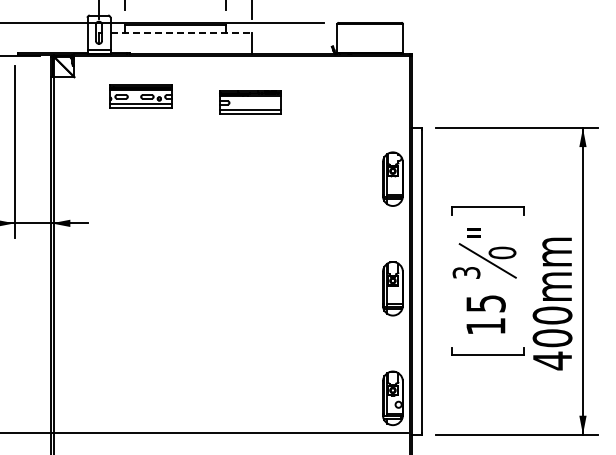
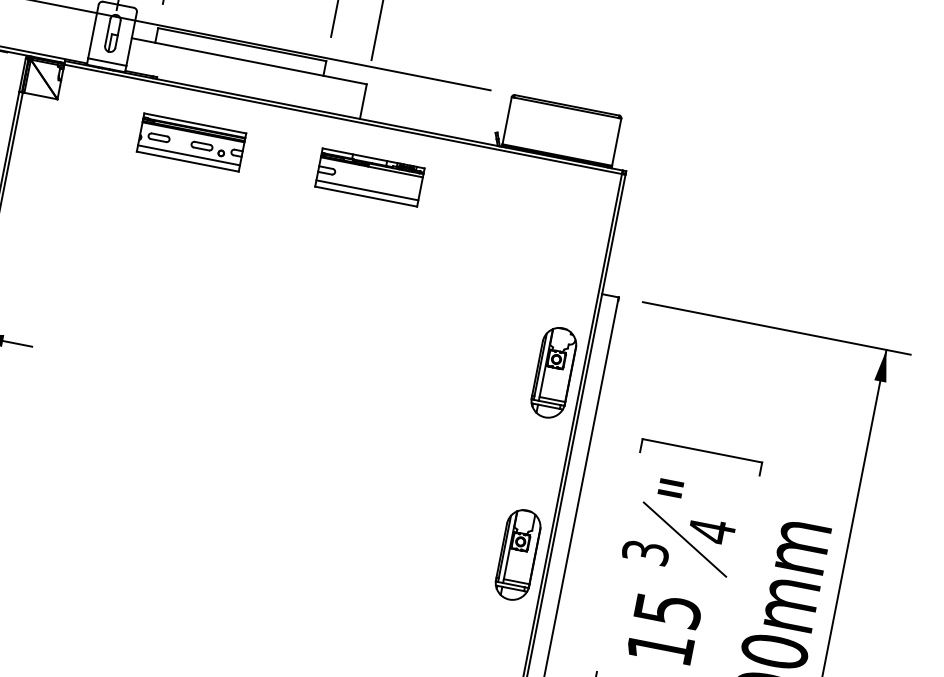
line: (181, 33) -> (249, 61), dashed -> solid
part: (140, 96) -> (190, 143), moved
part: (250, 102) -> (370, 178), moved
text: (502, 252) -> (712, 530), 0 -> 4

